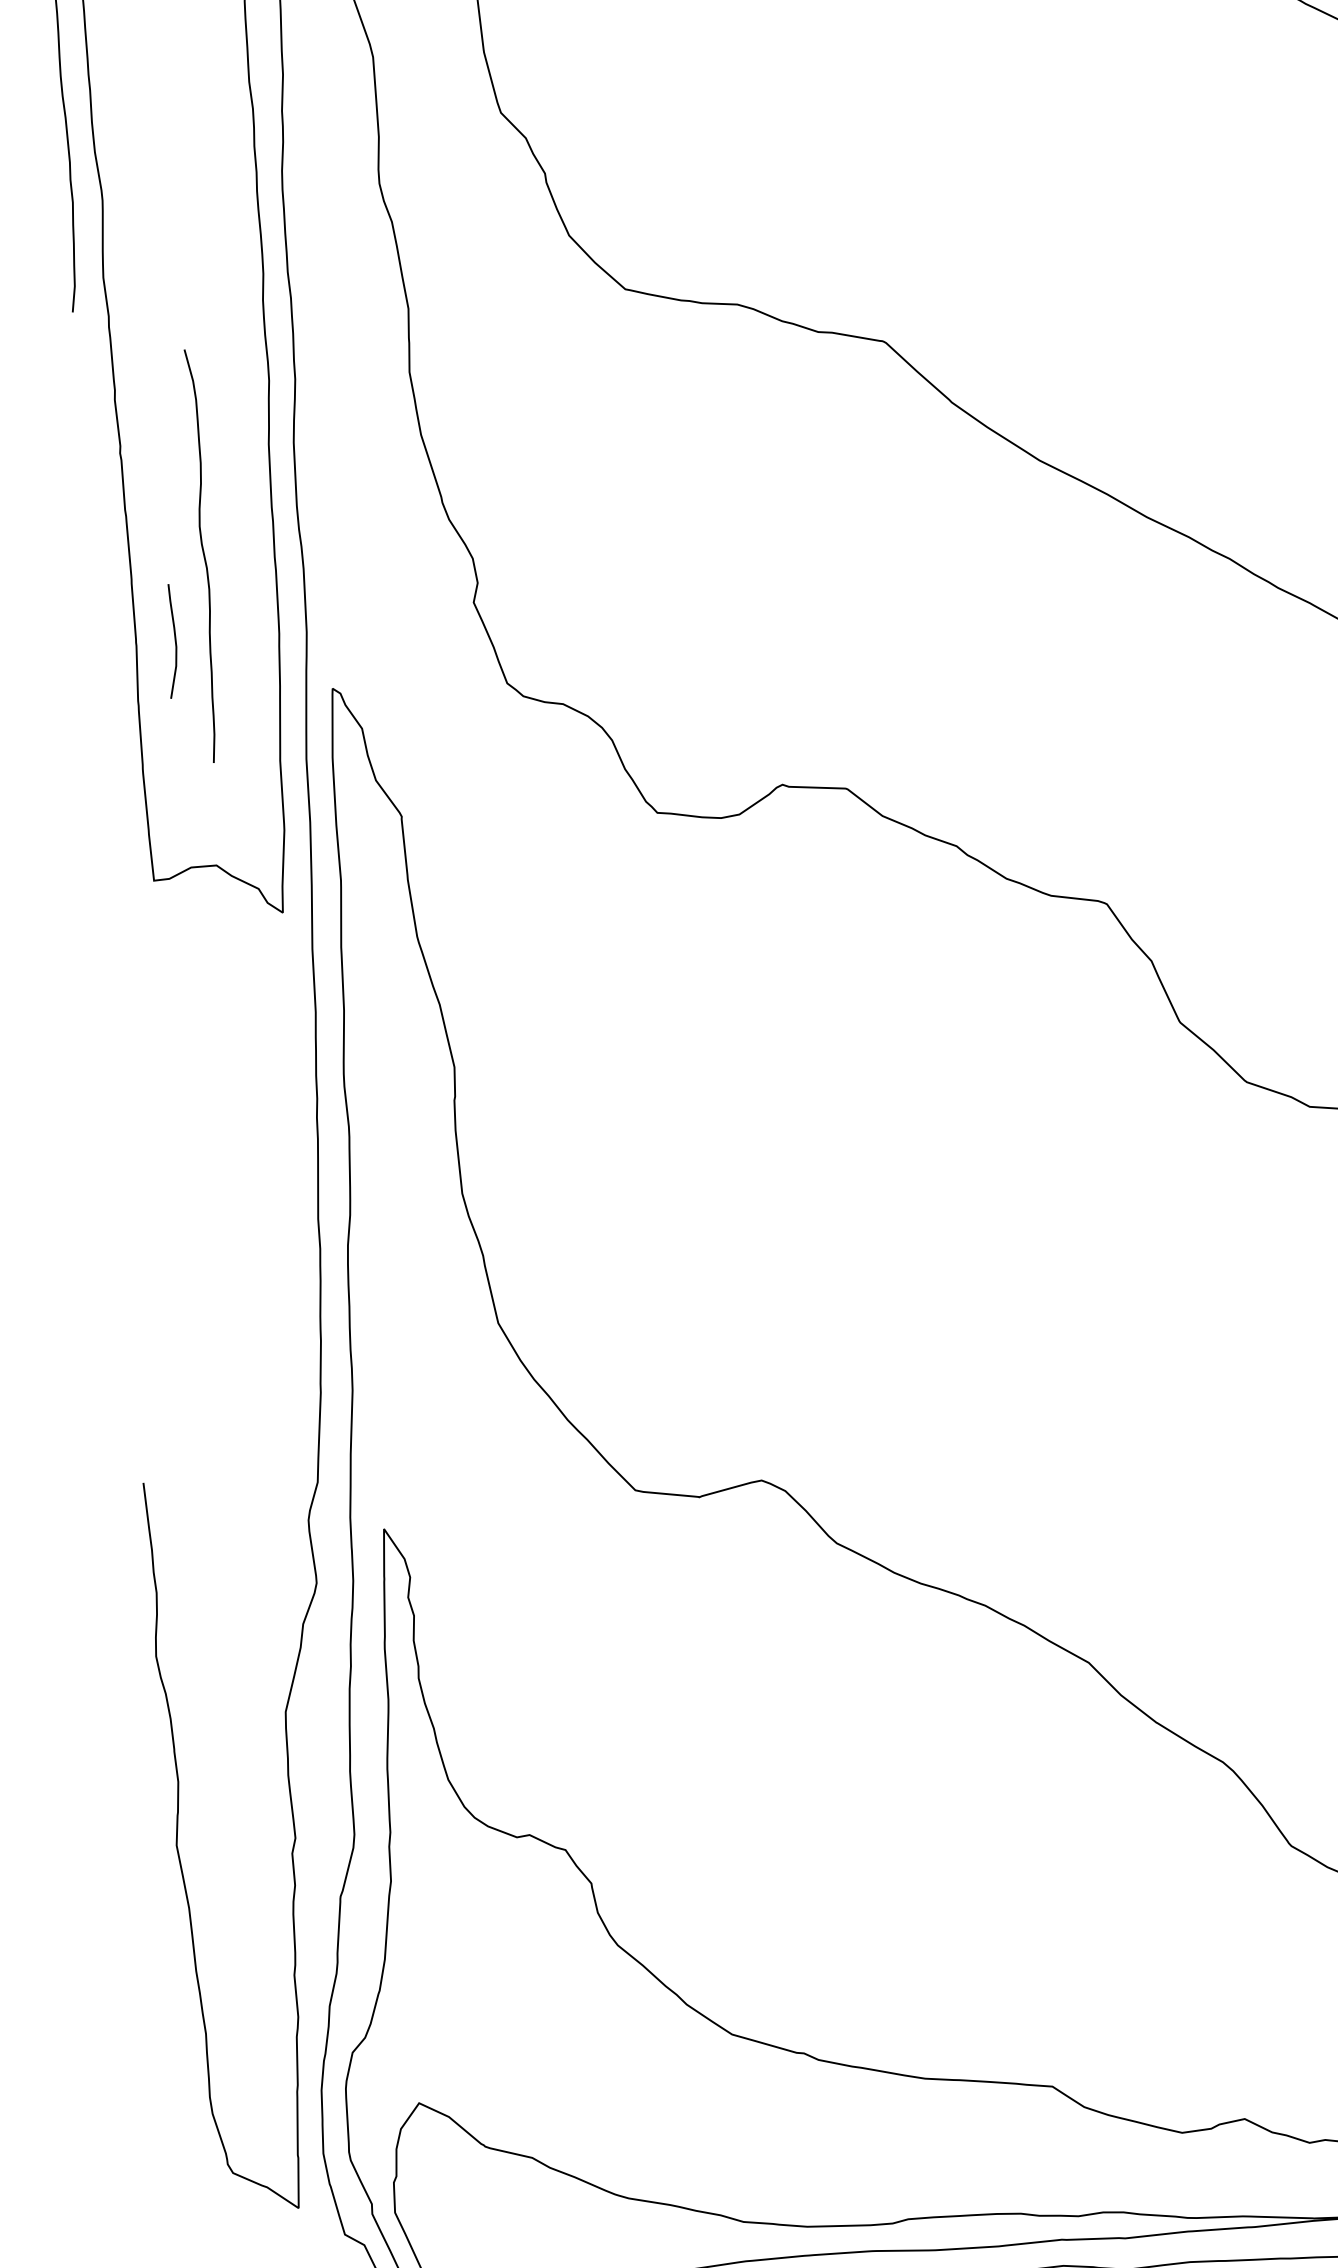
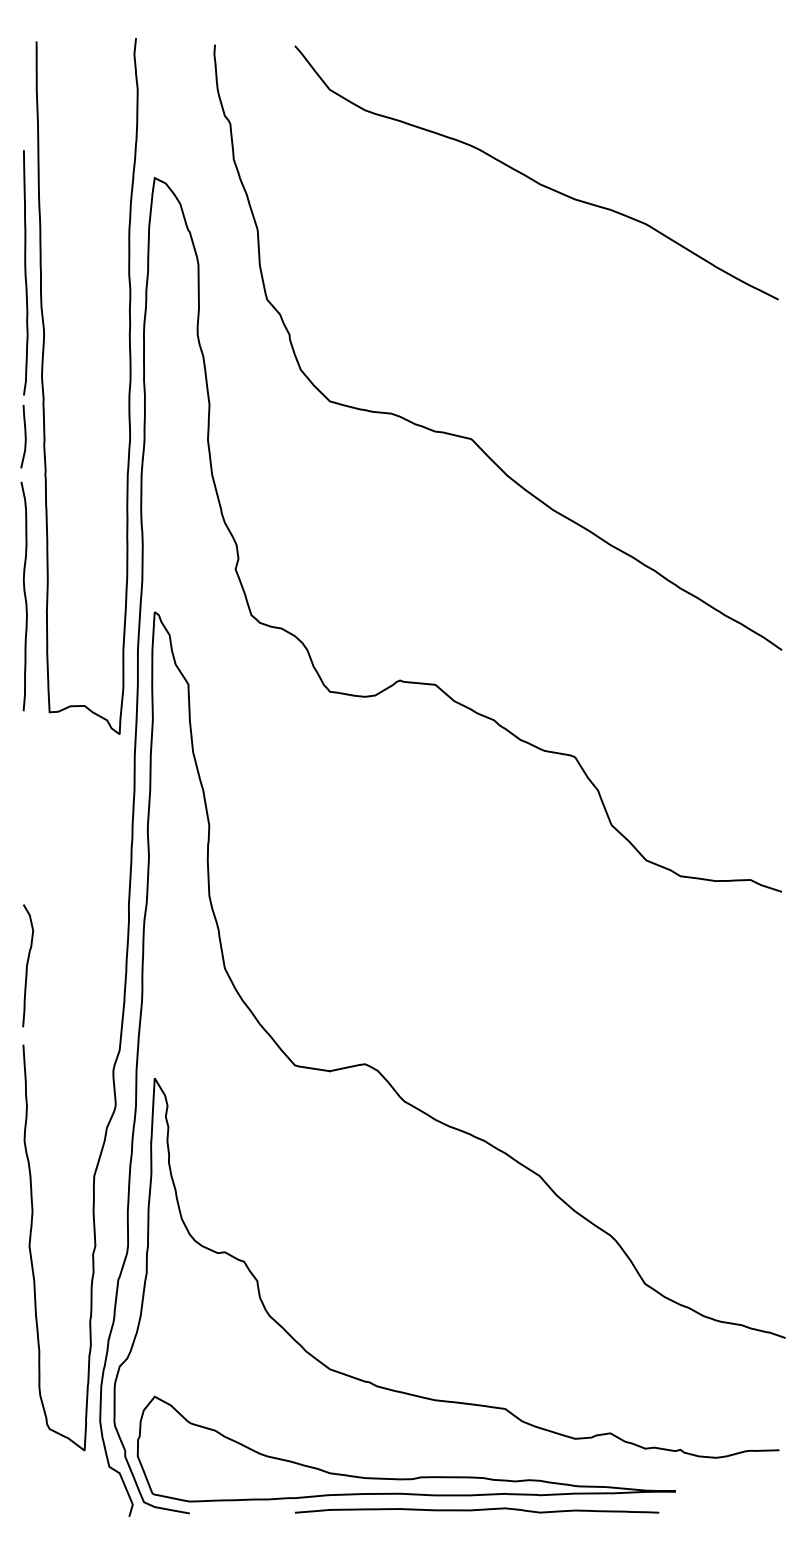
curve: (202, 555) -> (24, 596), moved
curve: (173, 640) -> (24, 436), moved
curve: (143, 1337) -> (28, 964), added

